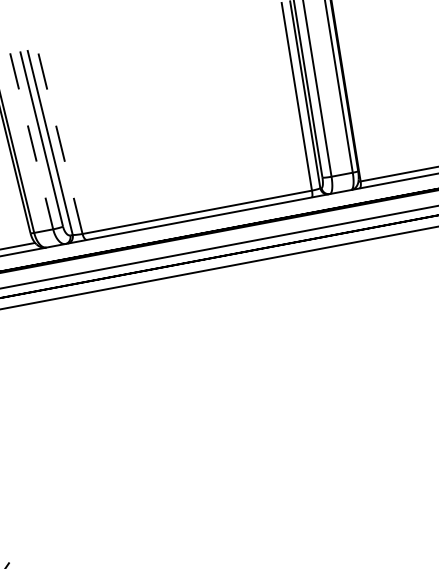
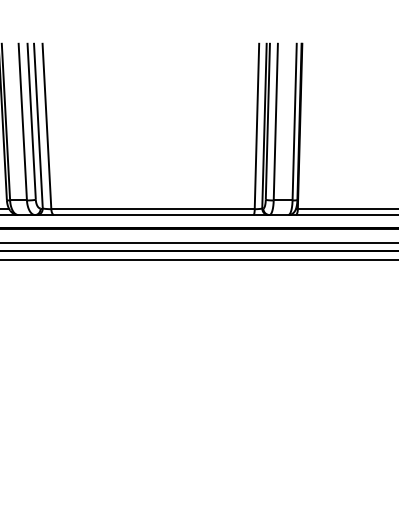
line: (59, 140) -> (46, 125), dashed -> solid
line: (31, 141) -> (22, 121), dashed -> solid

